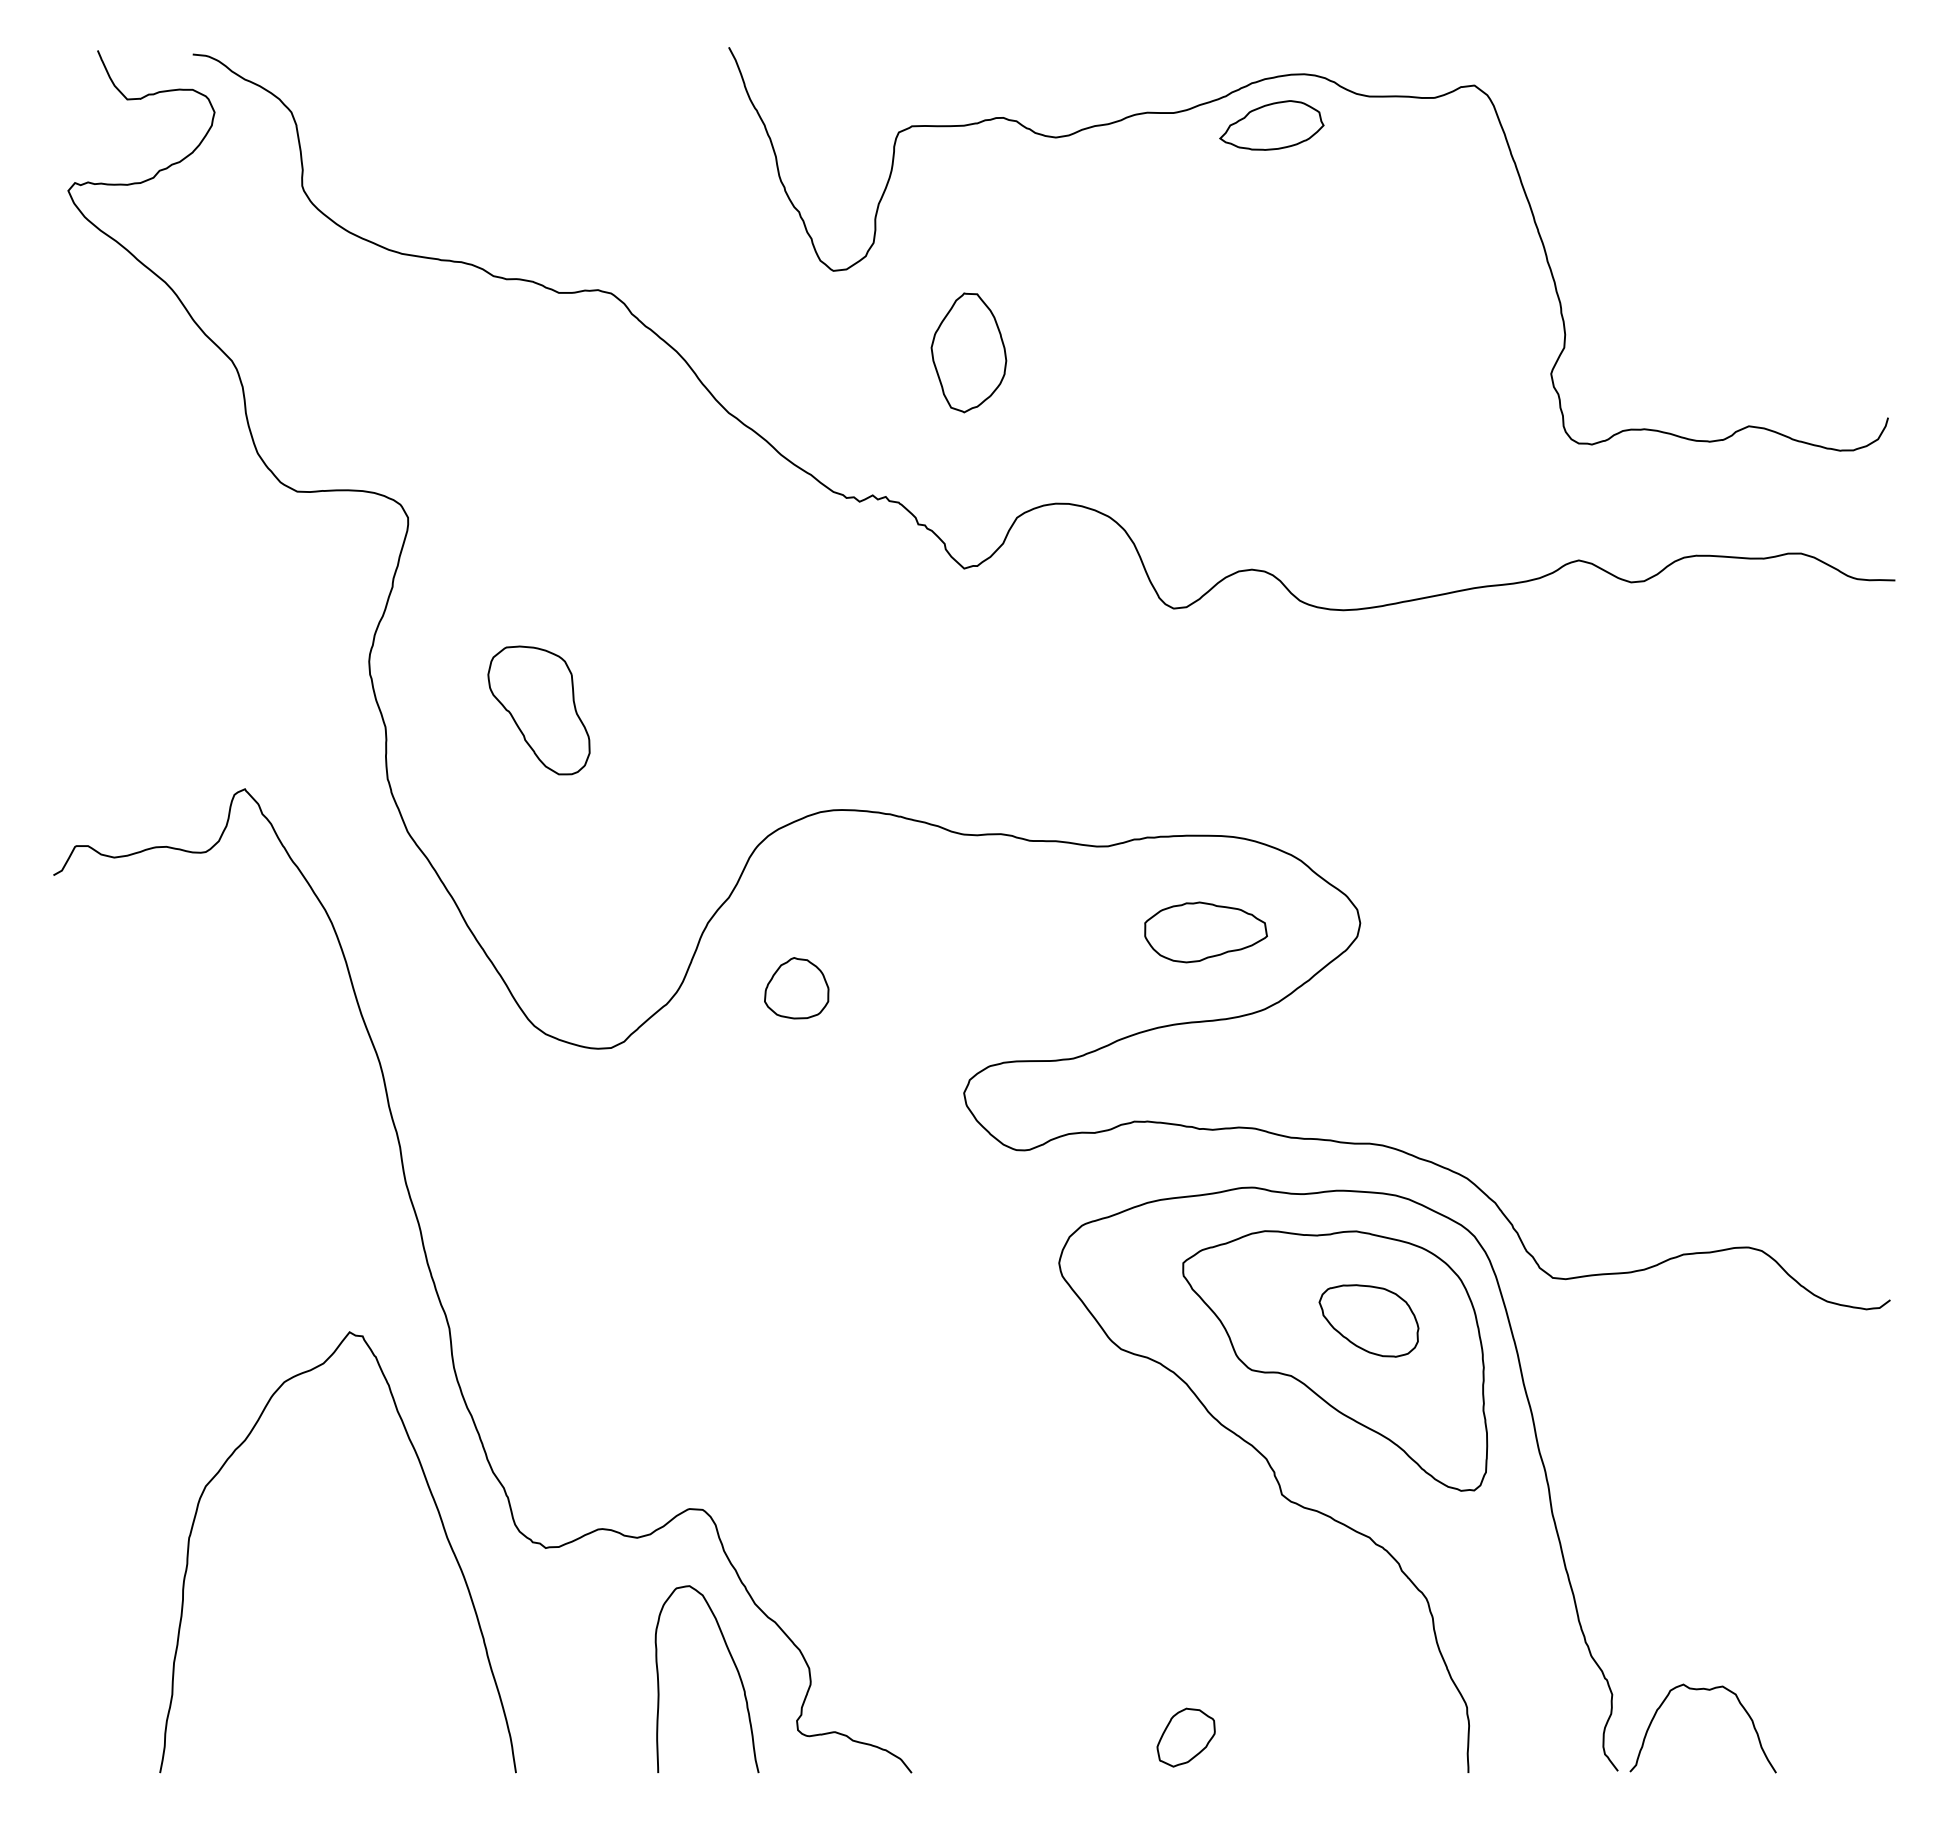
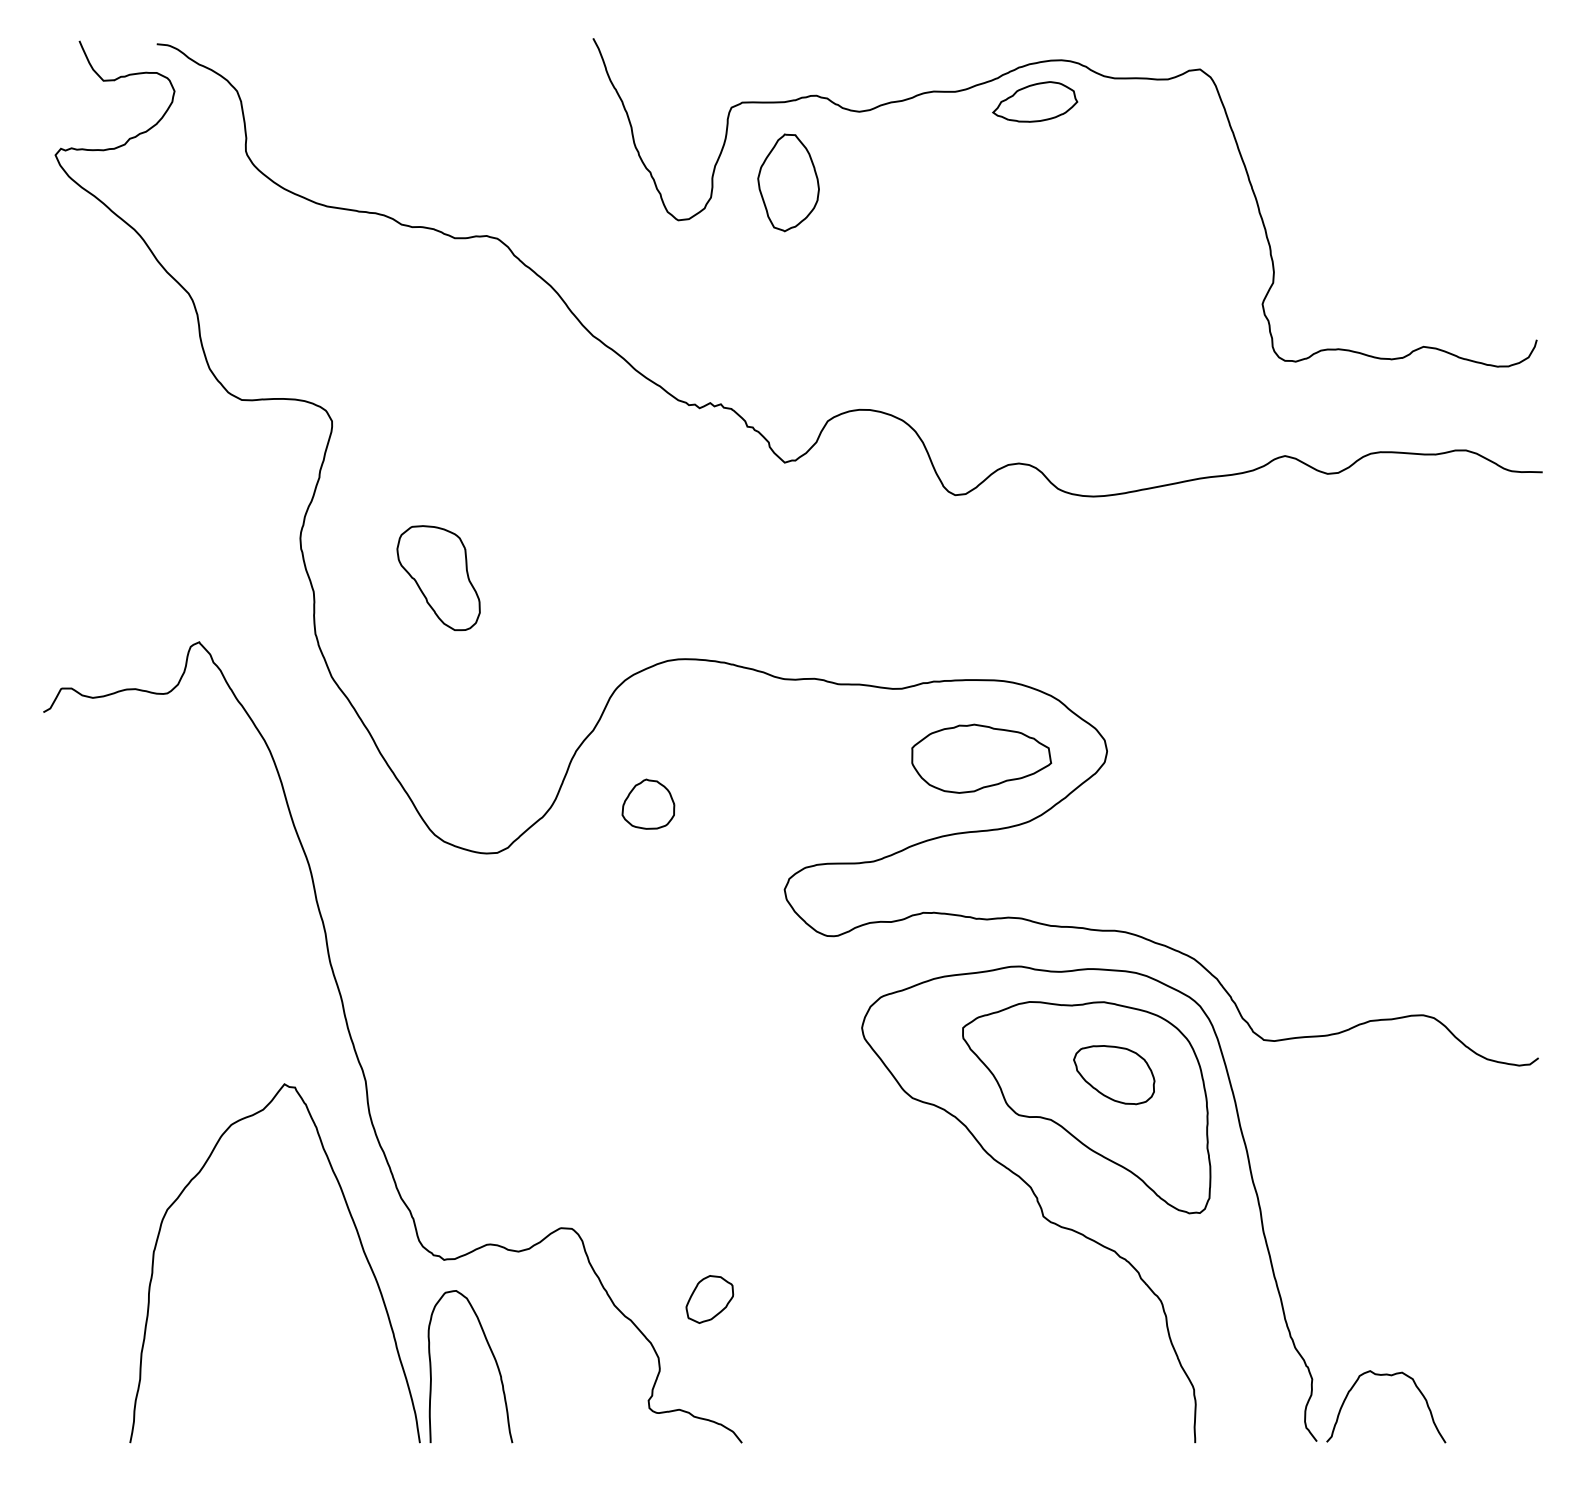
part: (968, 352) -> (788, 182), moved
part: (1205, 932) -> (981, 758), size x1.4
curve: (735, 1668) -> (493, 1357), moved
part: (1185, 1737) -> (709, 1299), moved

